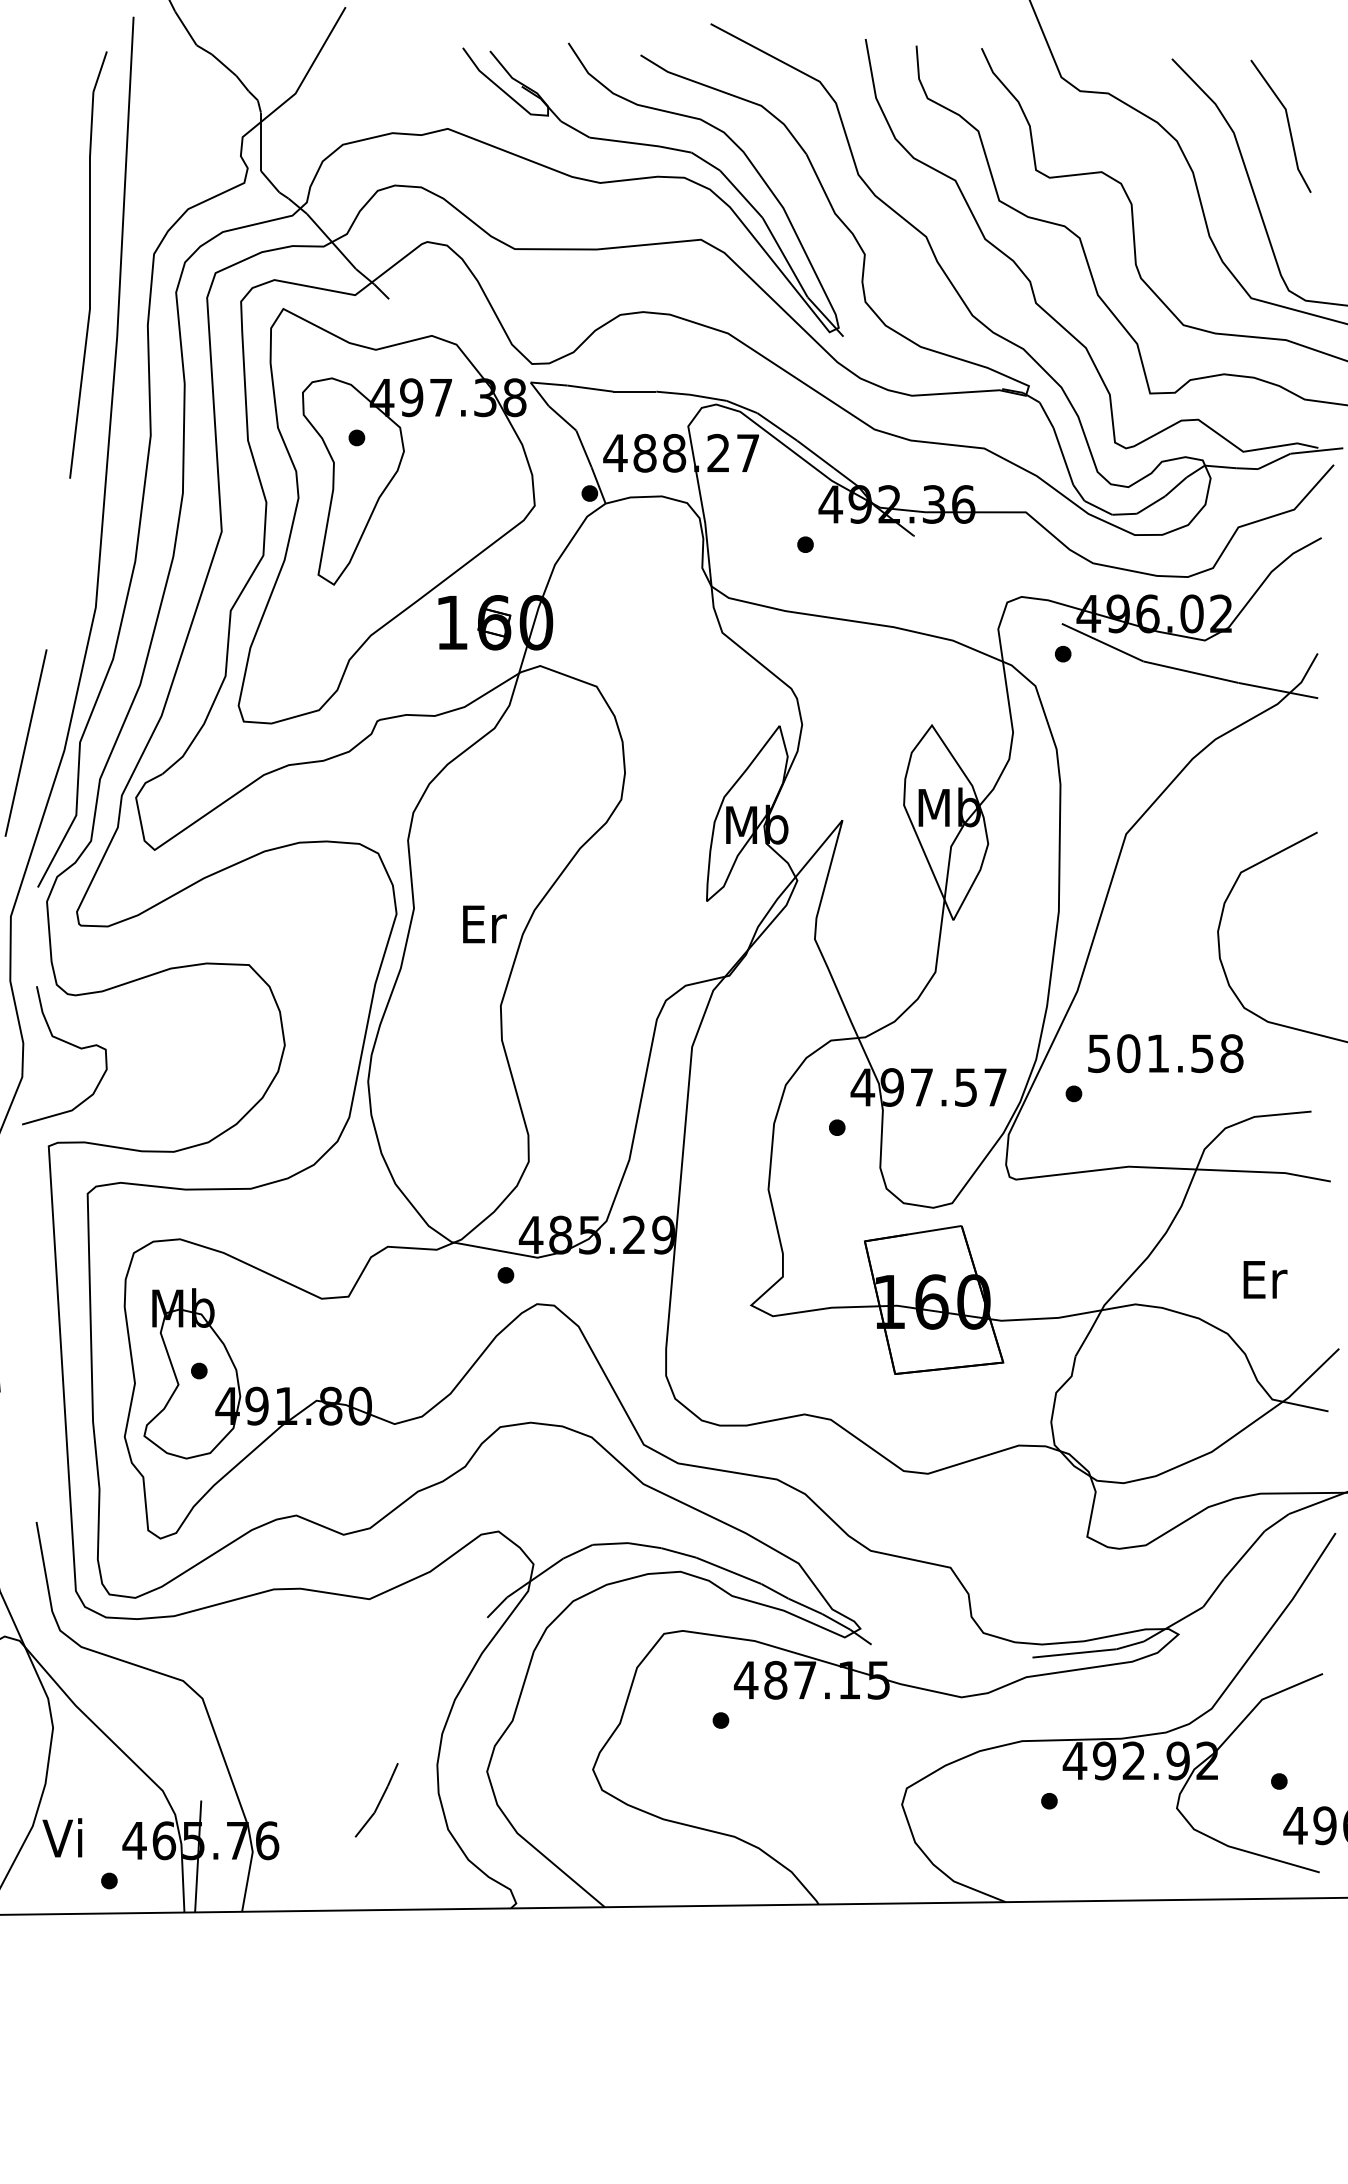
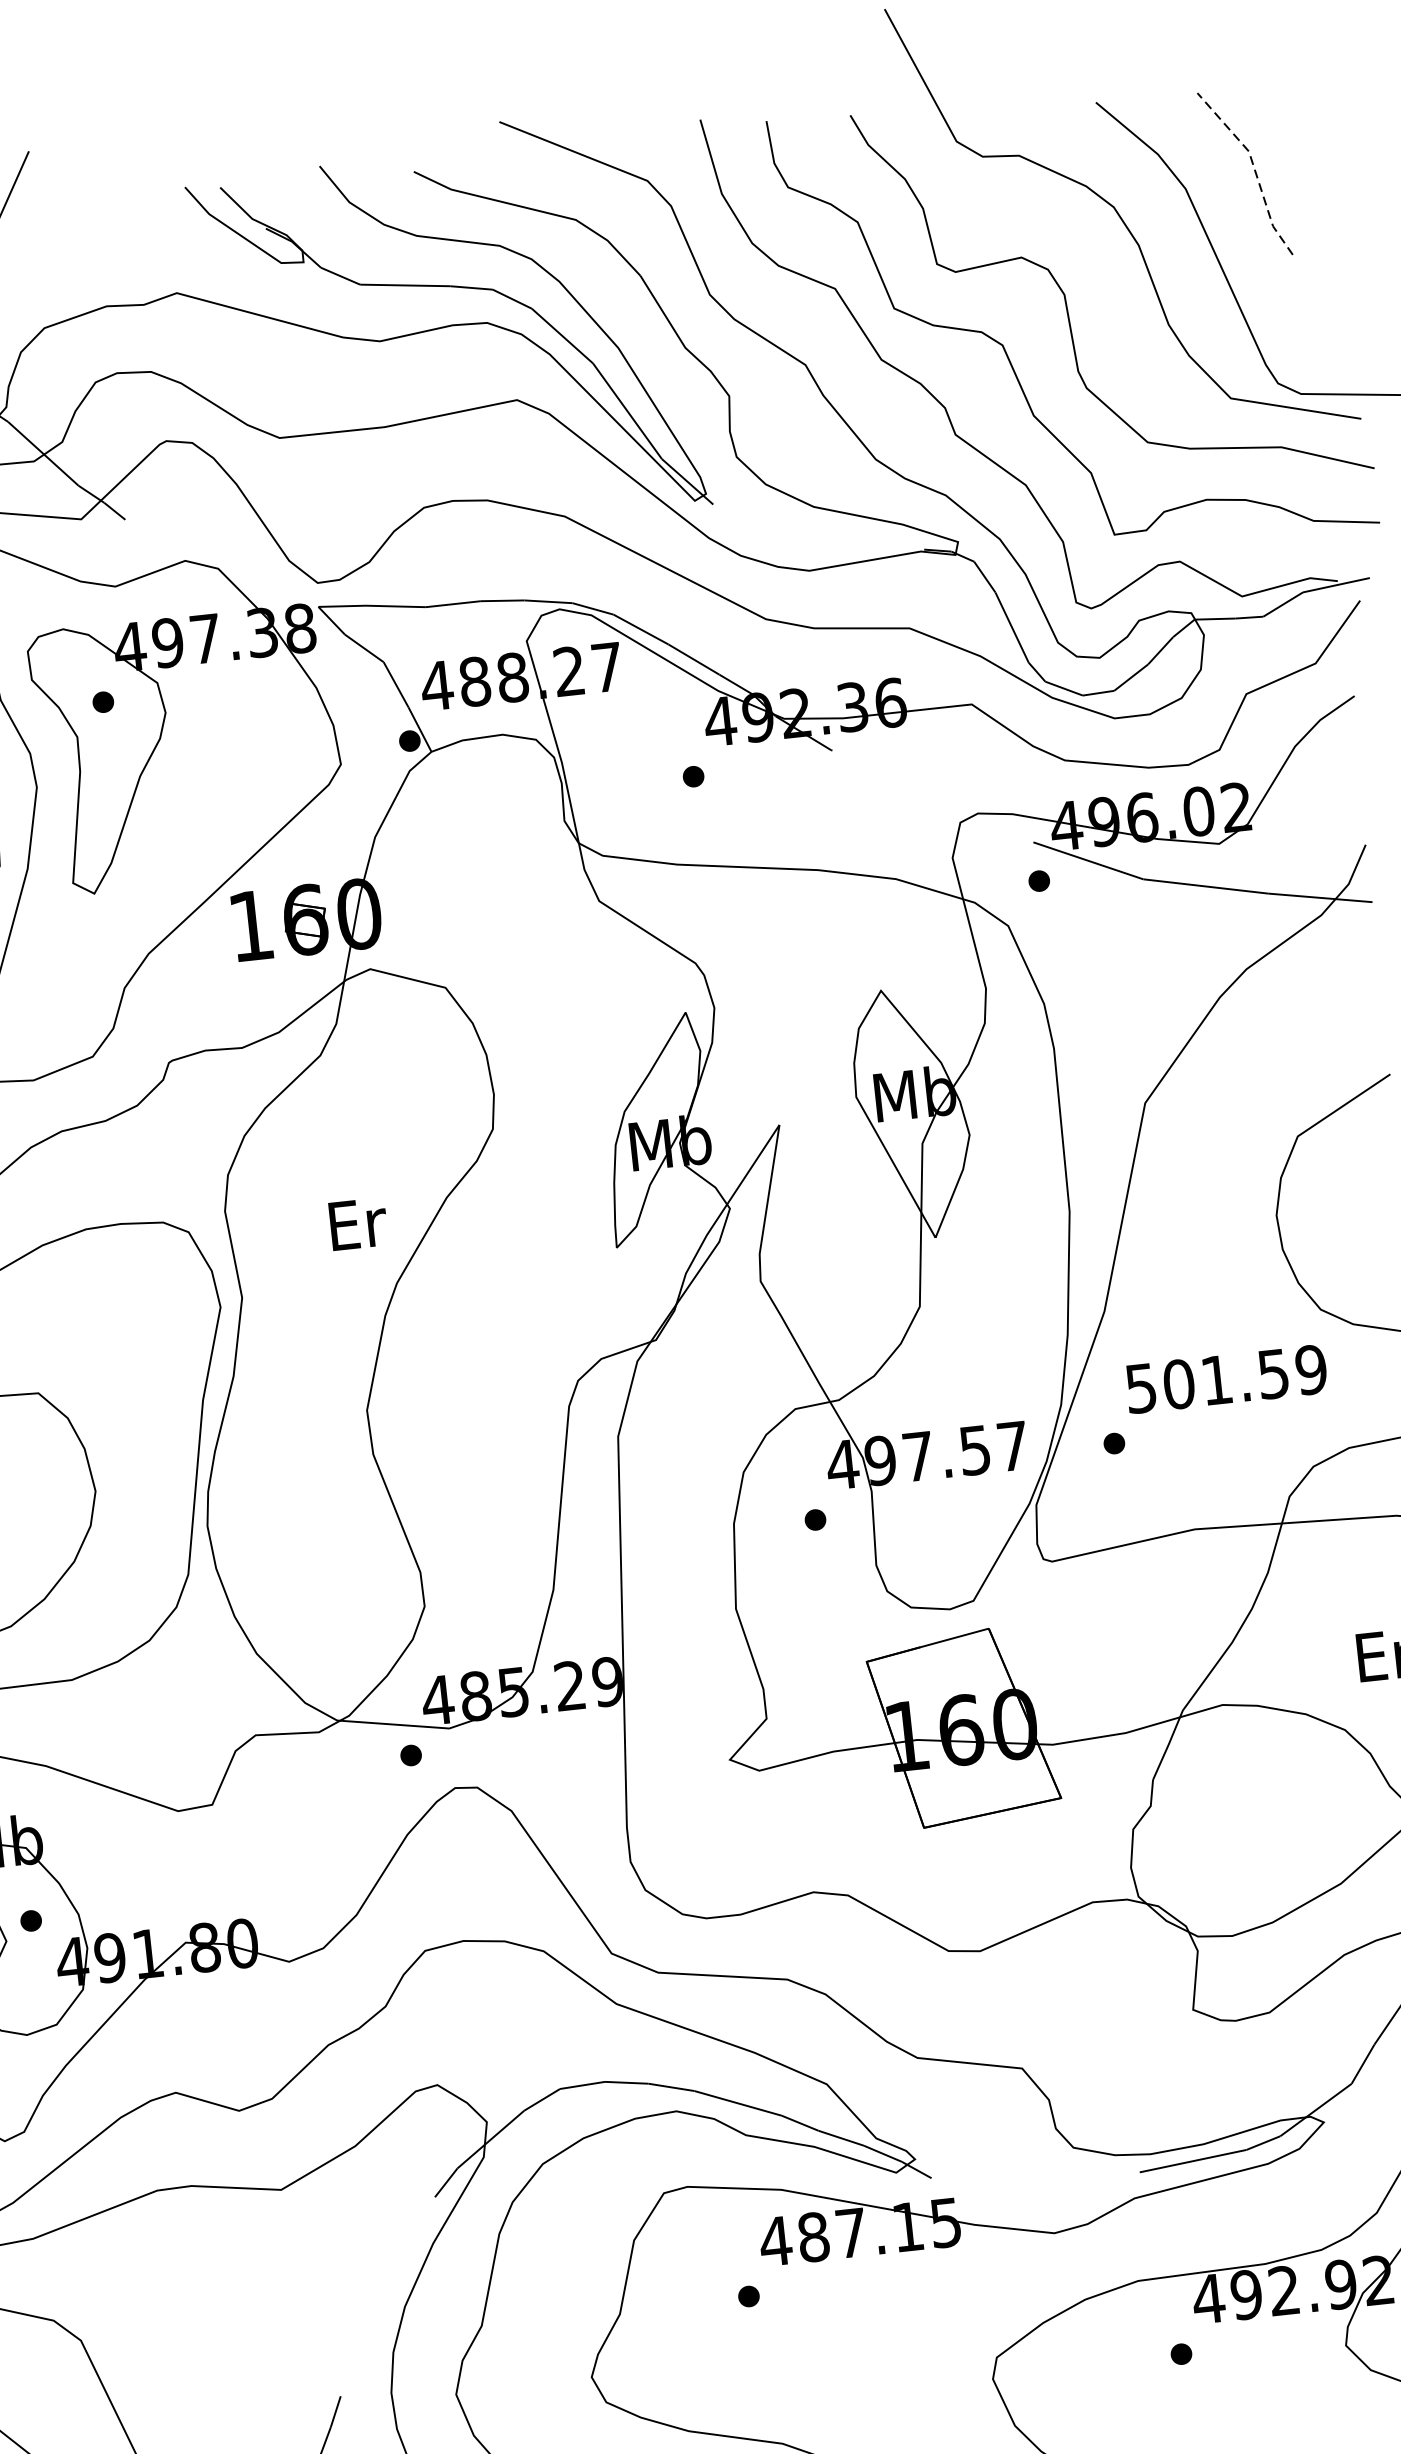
line: (1288, 122) -> (1254, 167), solid -> dashed
text: (484, 924) -> (358, 1224), moved
text: (1231, 1053) -> (1310, 1369), 501.58 -> 501.59

